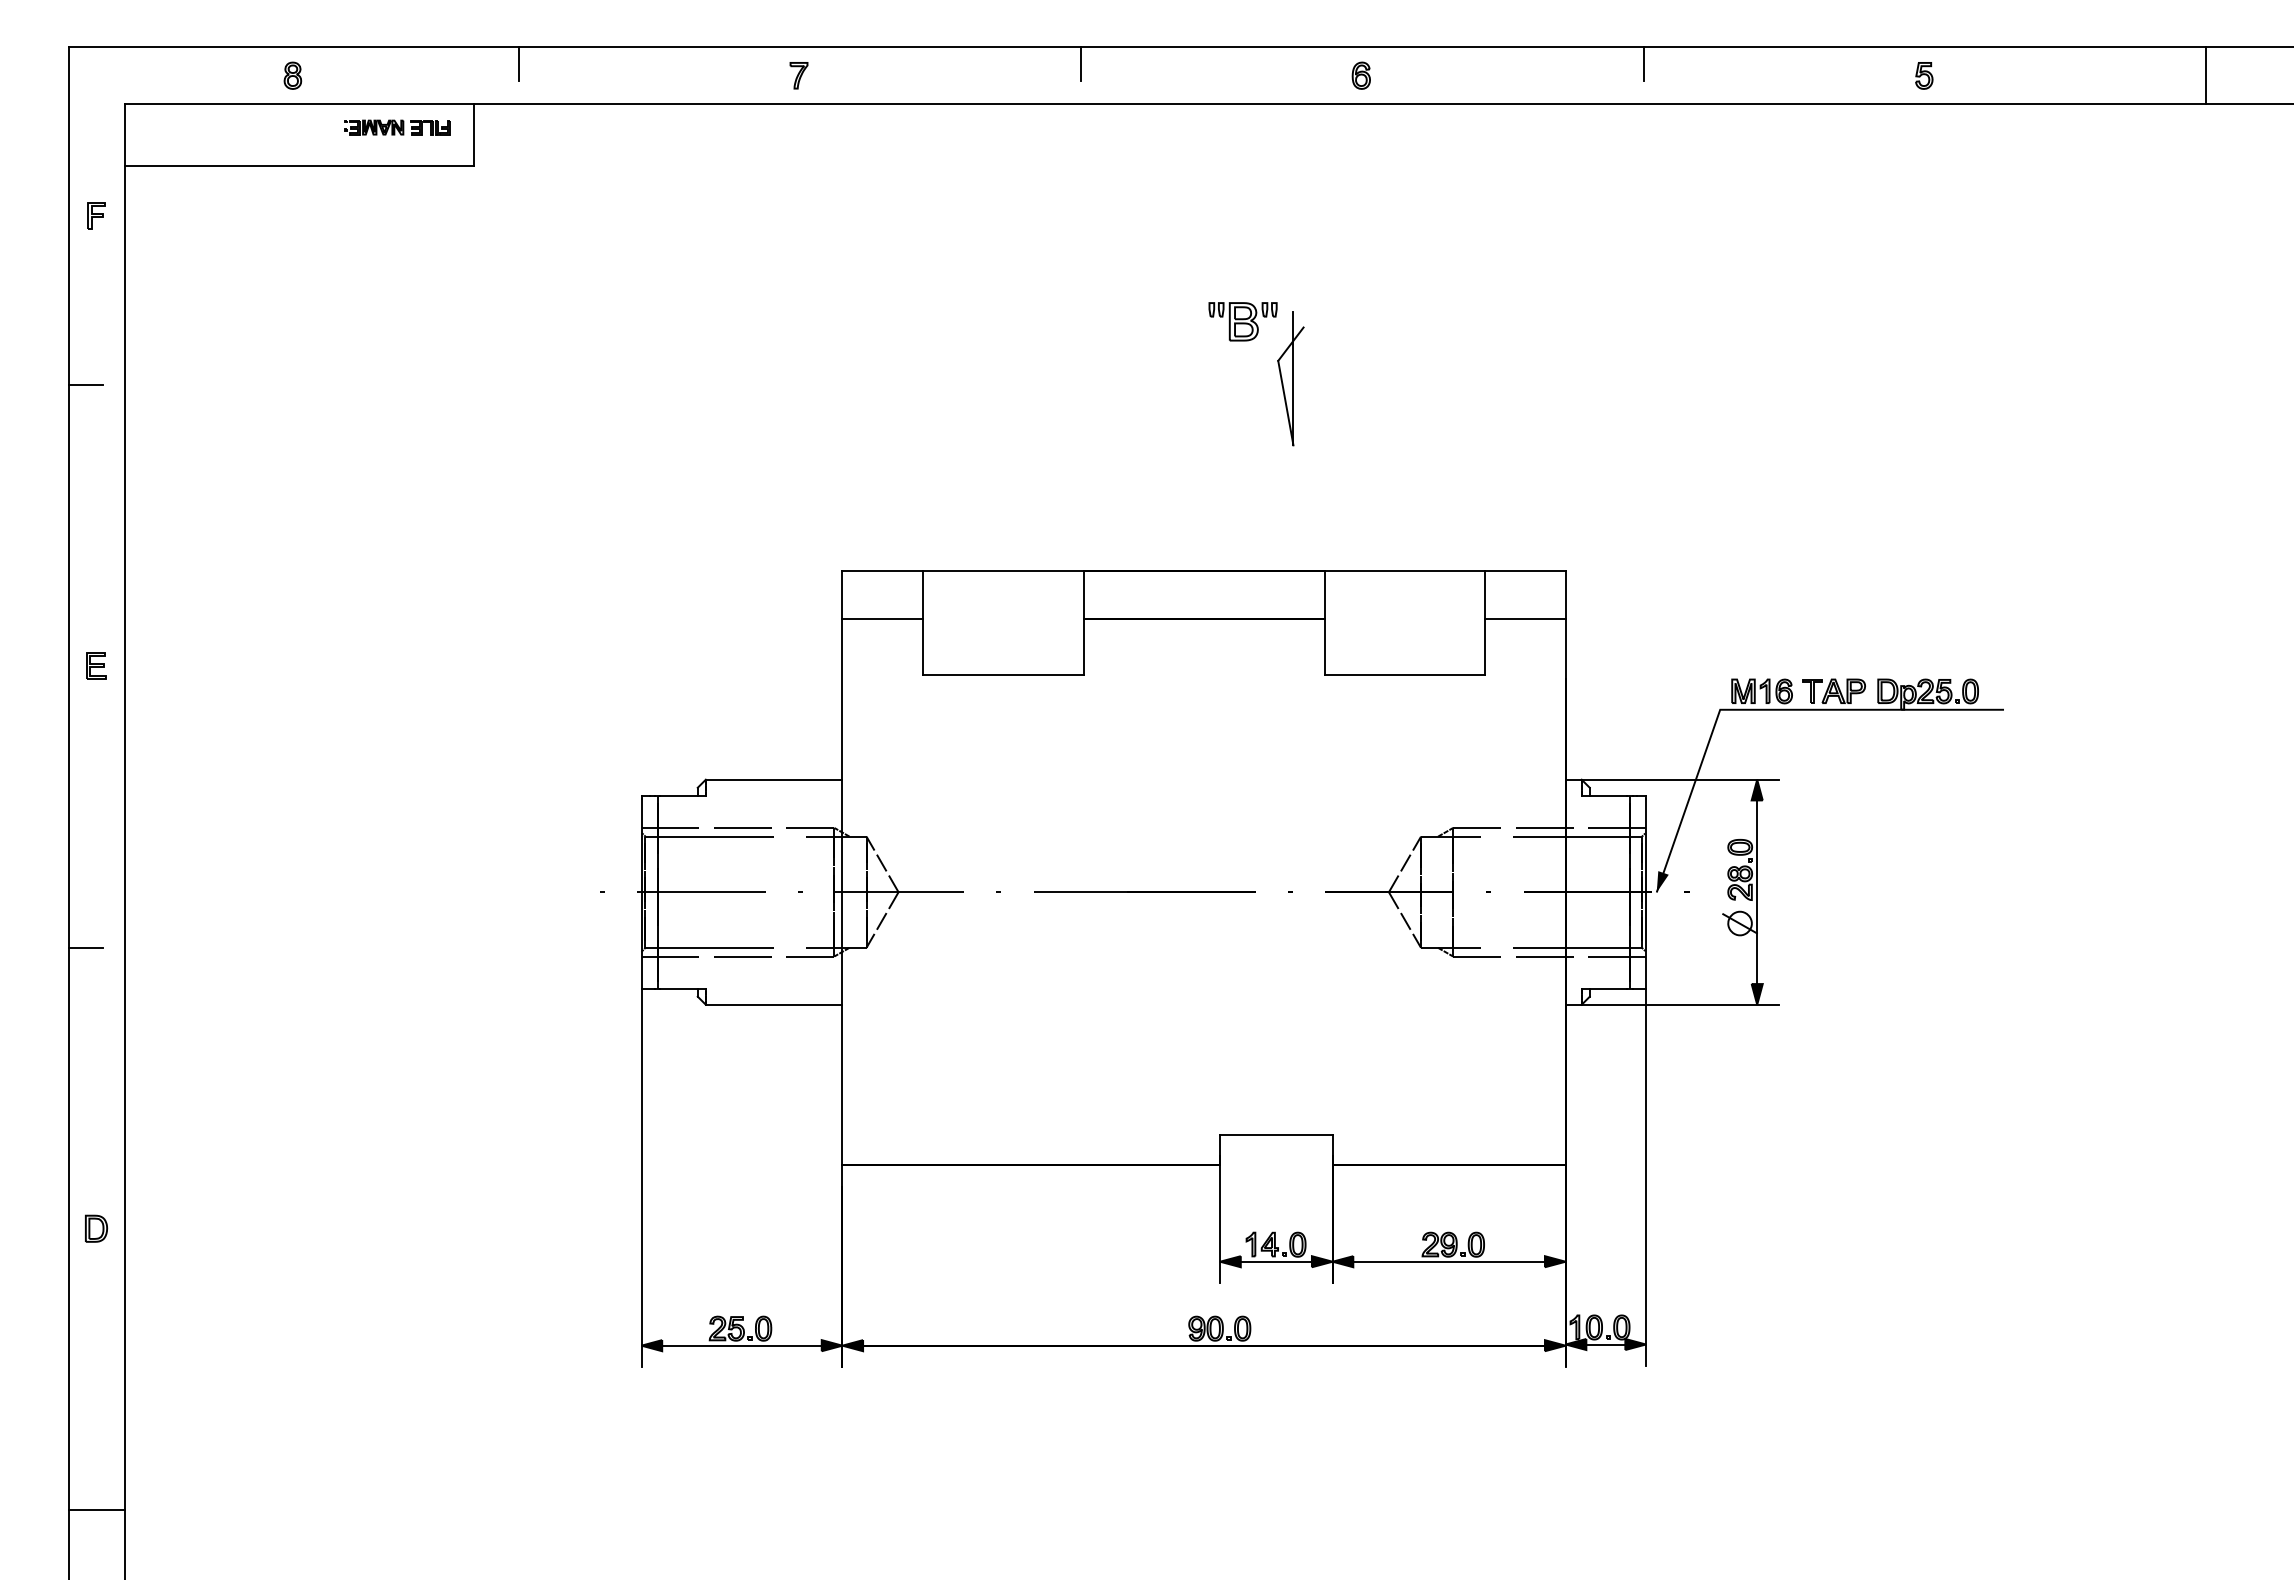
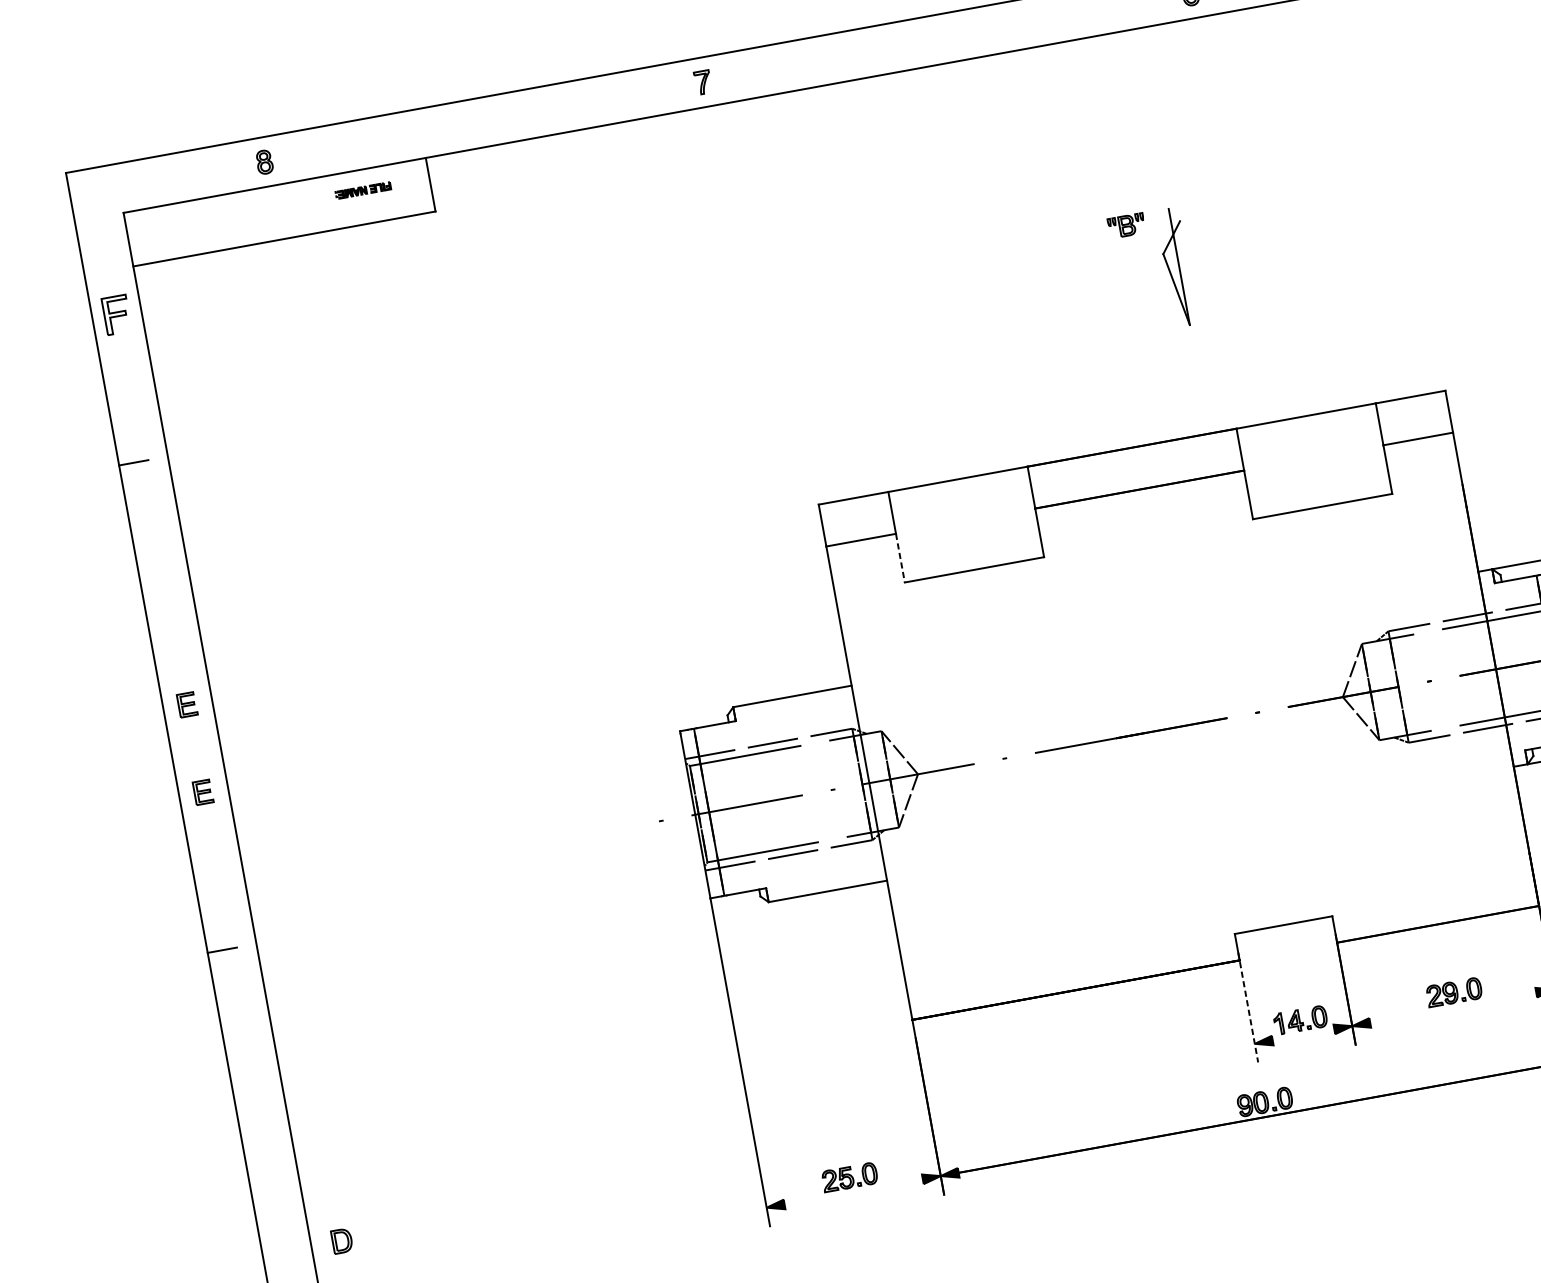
line: (518, 64) -> (458, 116), removed
line: (1081, 64) -> (946, 28), removed
part: (397, 127) -> (363, 190), size x0.6
part: (96, 215) -> (116, 314), size x1.6
part: (1242, 321) -> (1126, 225), size x0.6
line: (922, 647) -> (900, 558), solid -> dashed
part: (96, 766) -> (203, 791), added
line: (1220, 1220) -> (1248, 1008), solid -> dashed
part: (96, 1228) -> (342, 1240), moved
line: (1275, 1261) -> (1302, 1034), removed
line: (1448, 1261) -> (1452, 1007), removed
line: (741, 1345) -> (853, 1191), removed

